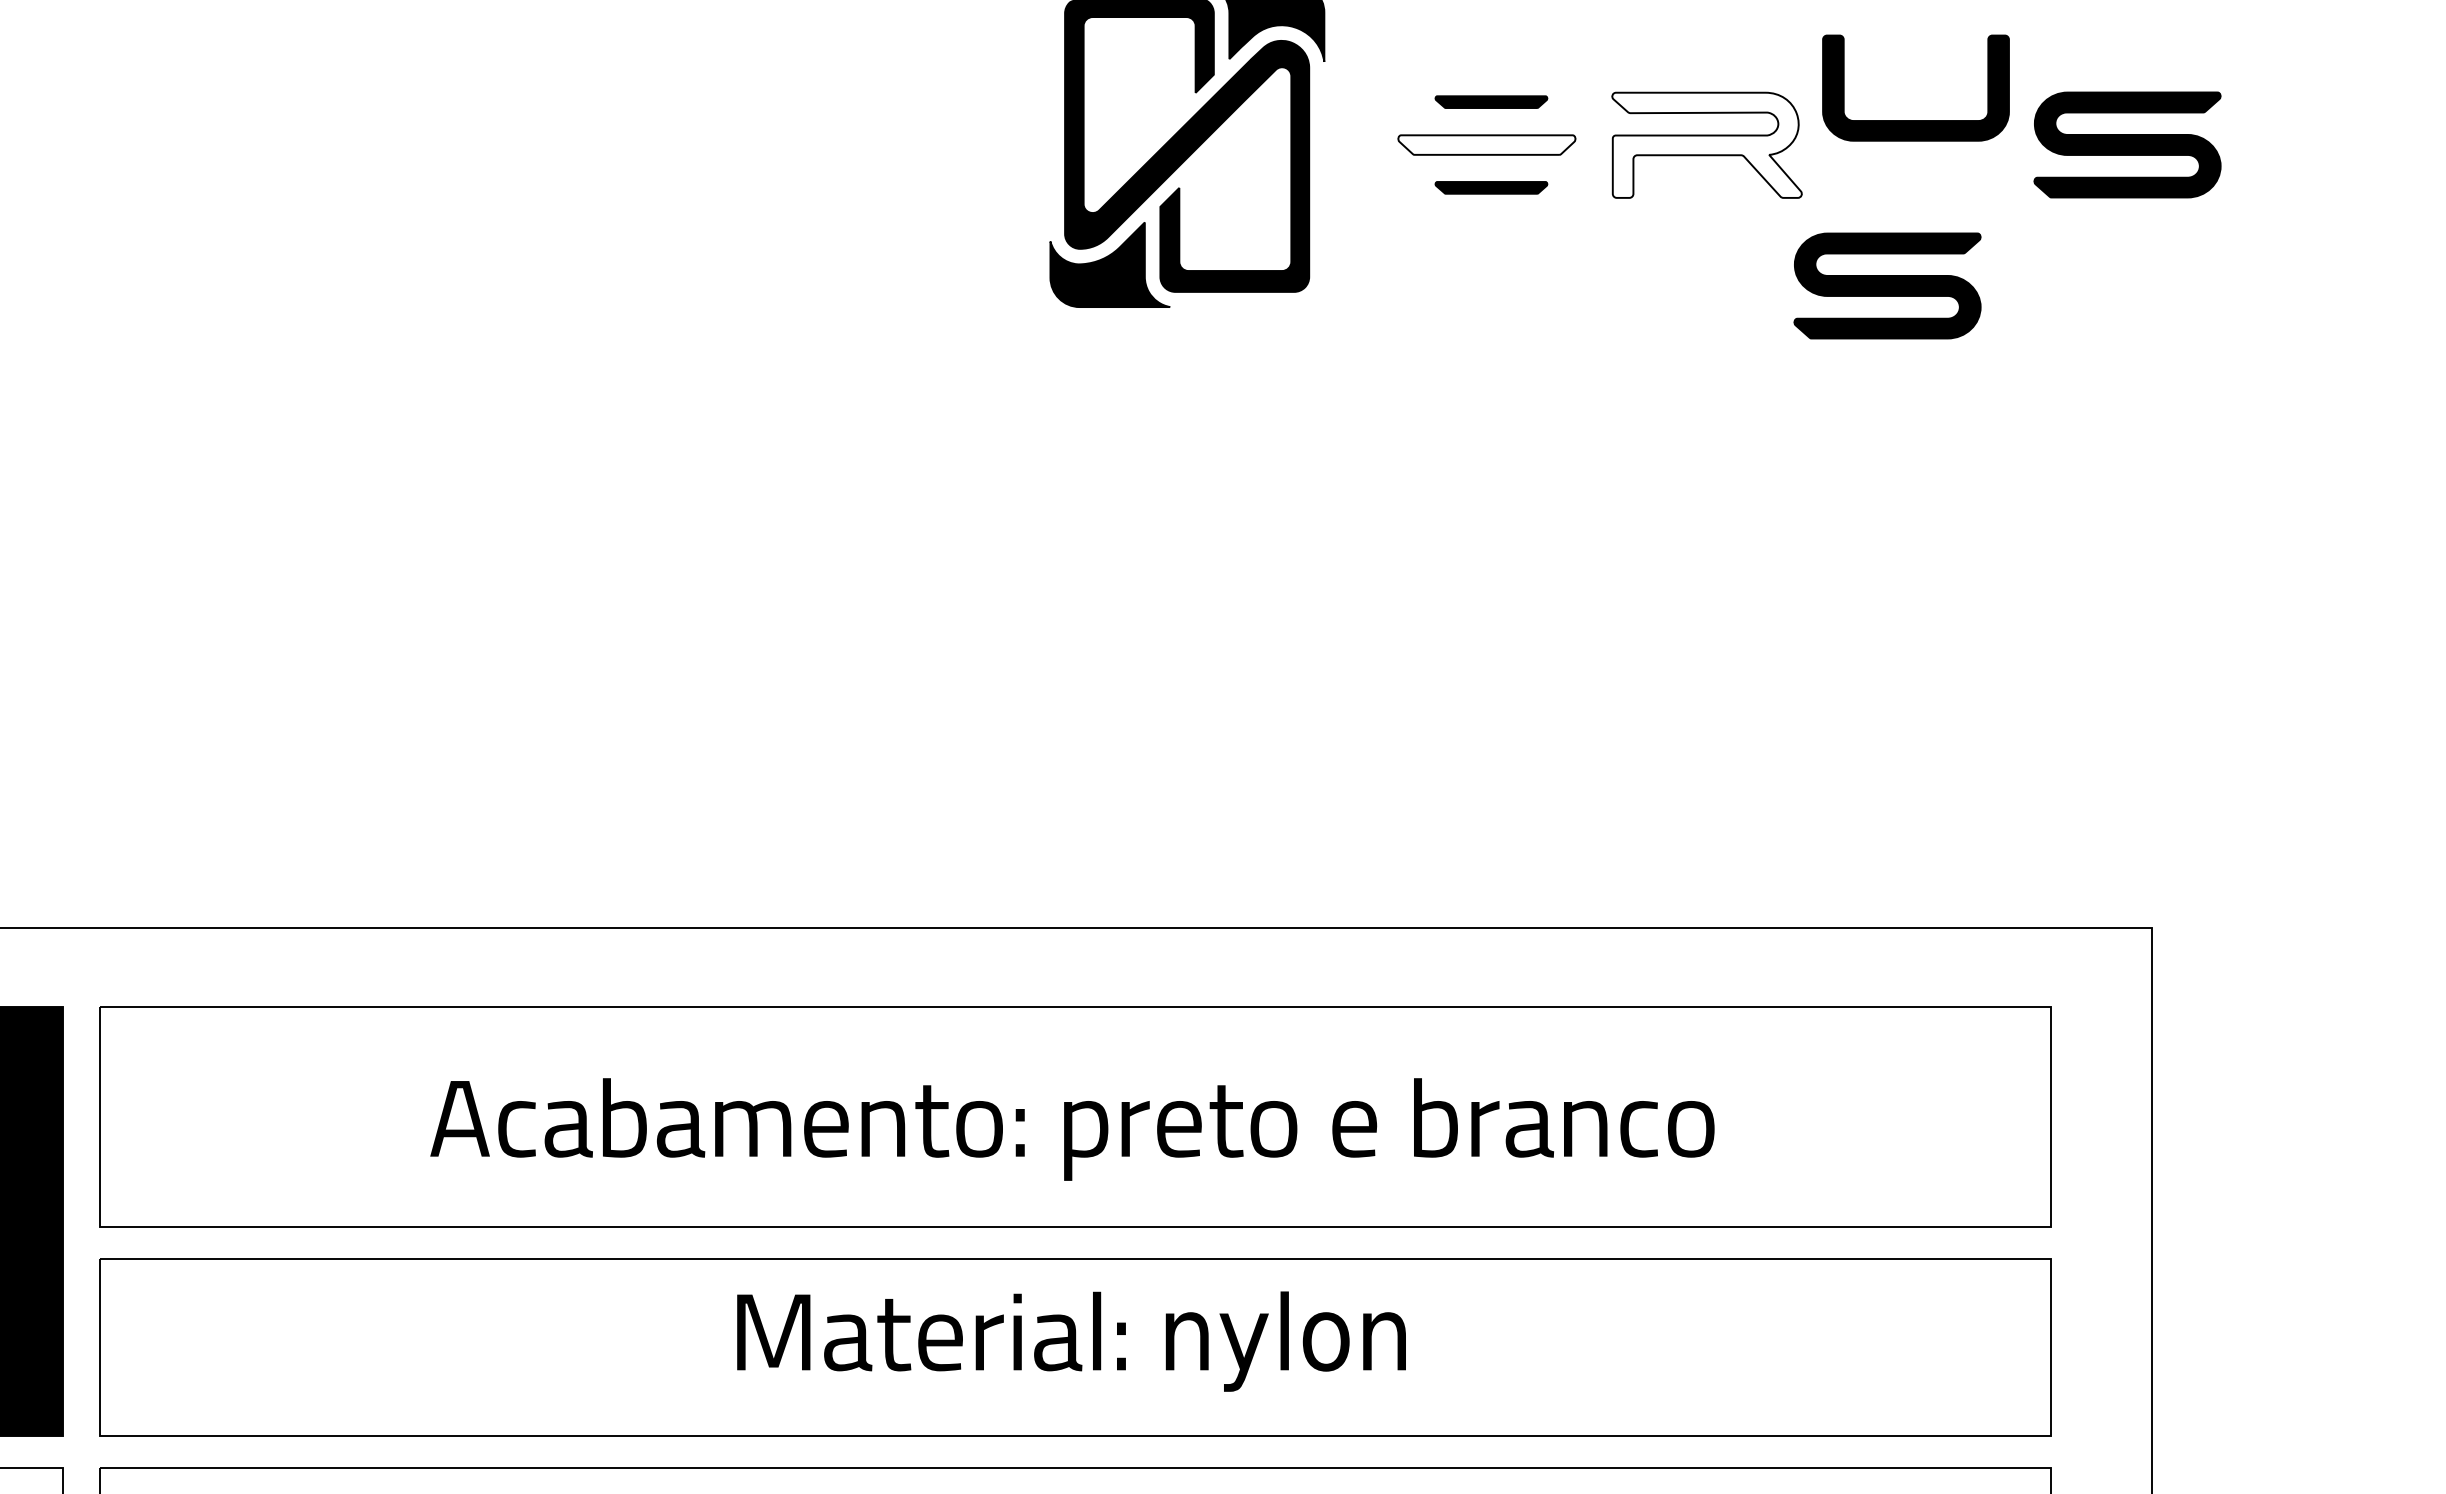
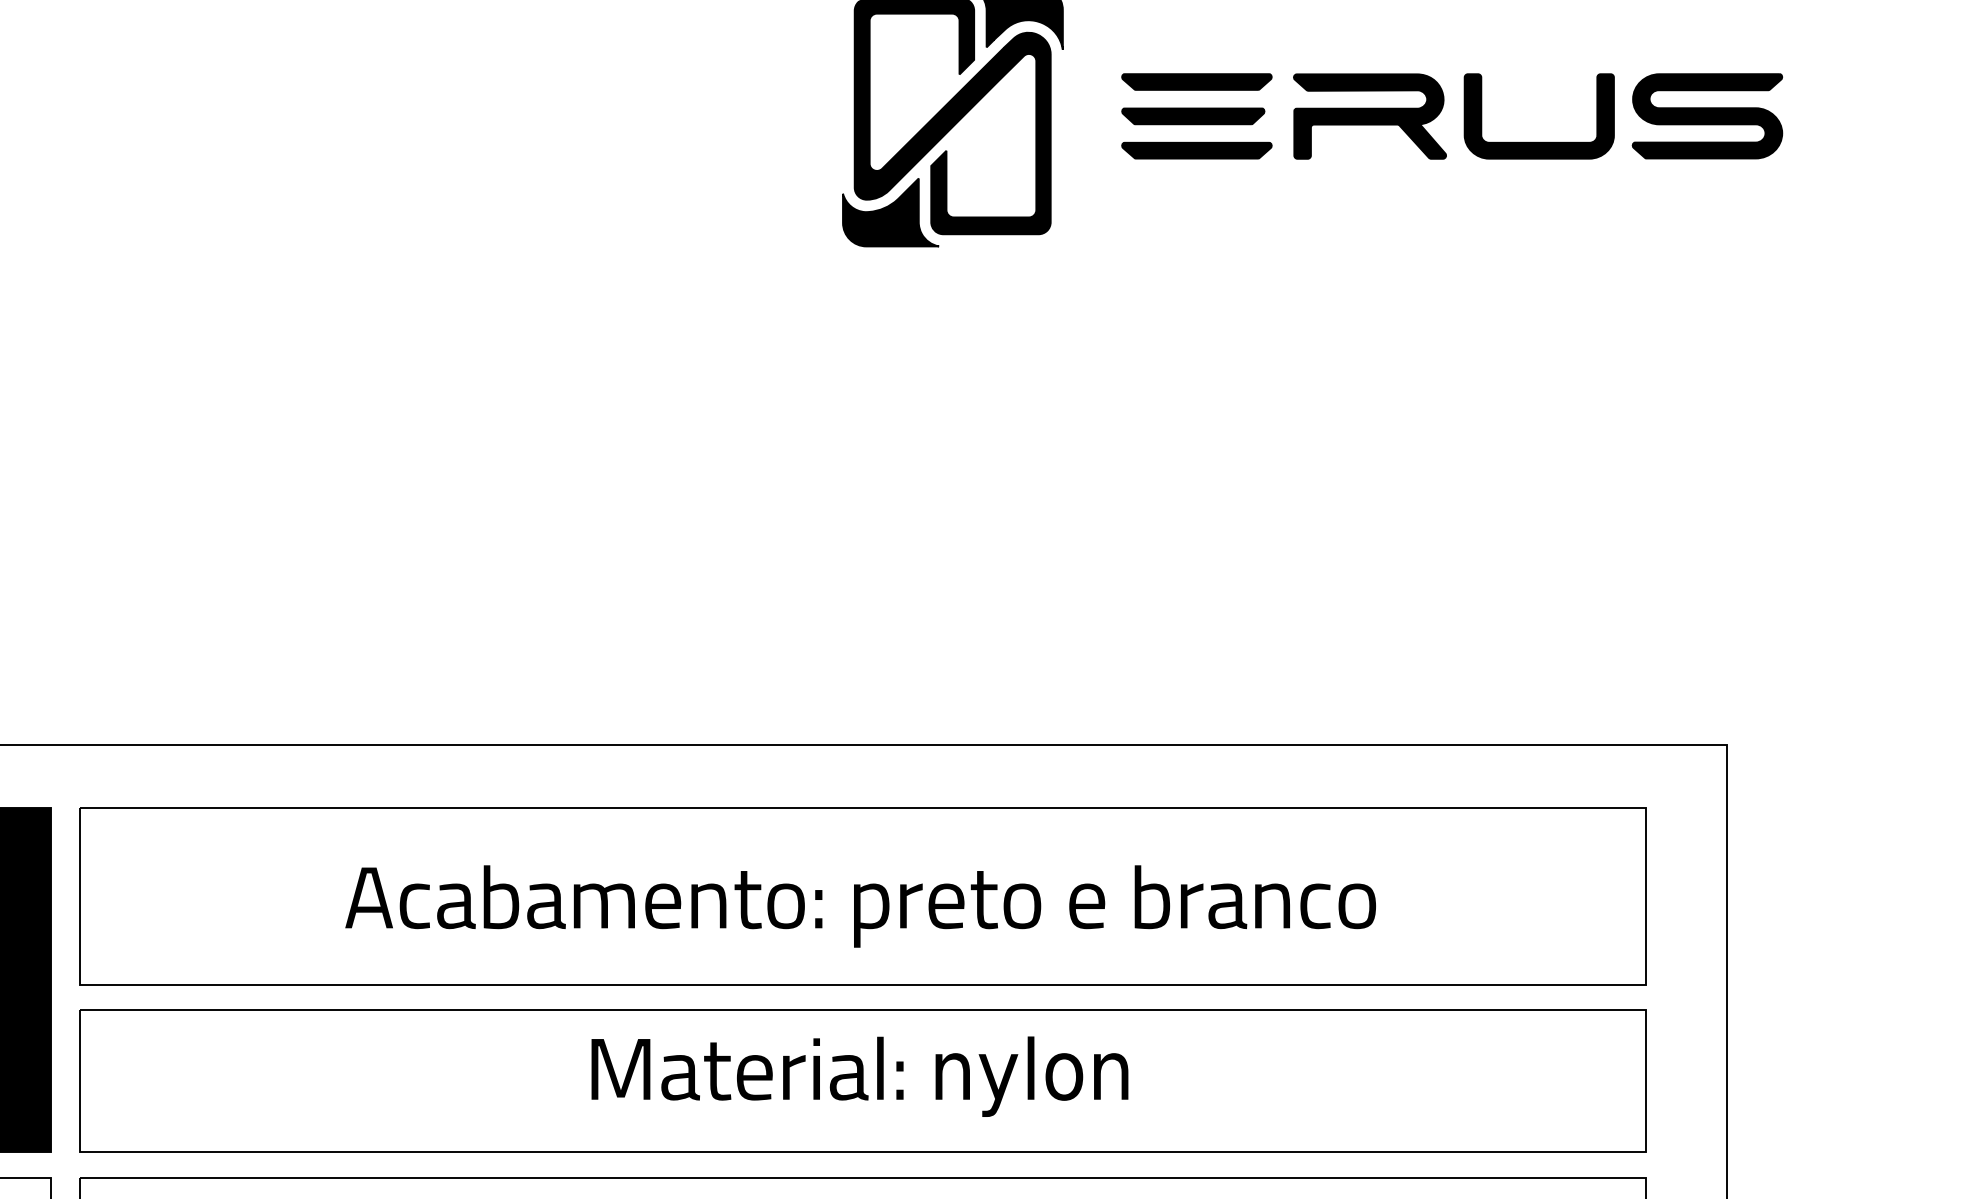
part: (1491, 101) -> (1196, 81), size x1.67
part: (1915, 120) -> (1538, 142), moved
fill: (1486, 144) -> (1192, 115), added
fill: (1706, 144) -> (1369, 115), added
part: (1491, 187) -> (1196, 150), size x1.67
part: (1887, 285) -> (1514, 229), removed

